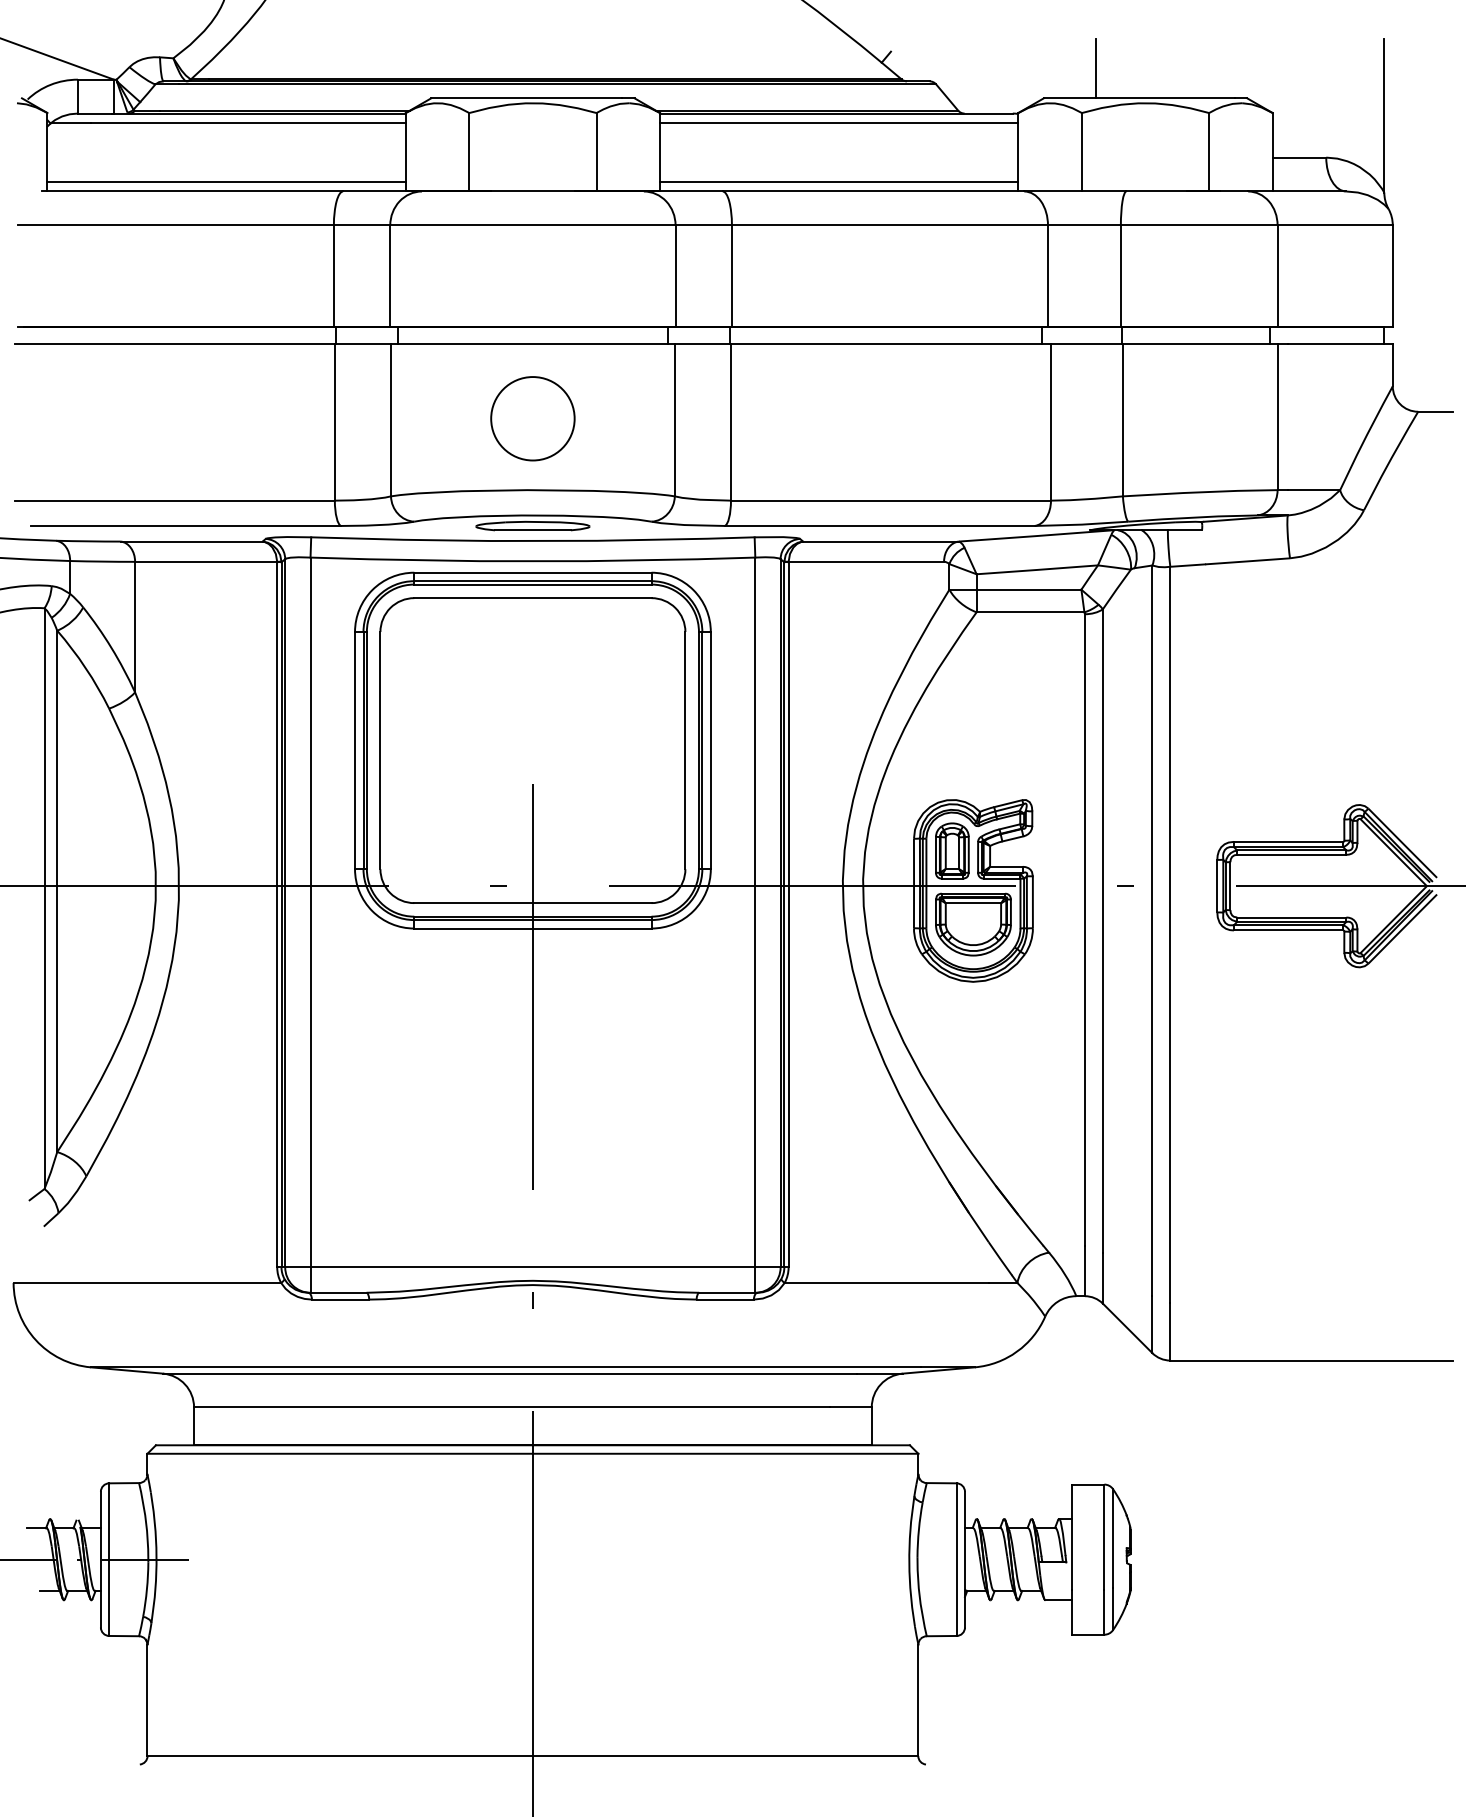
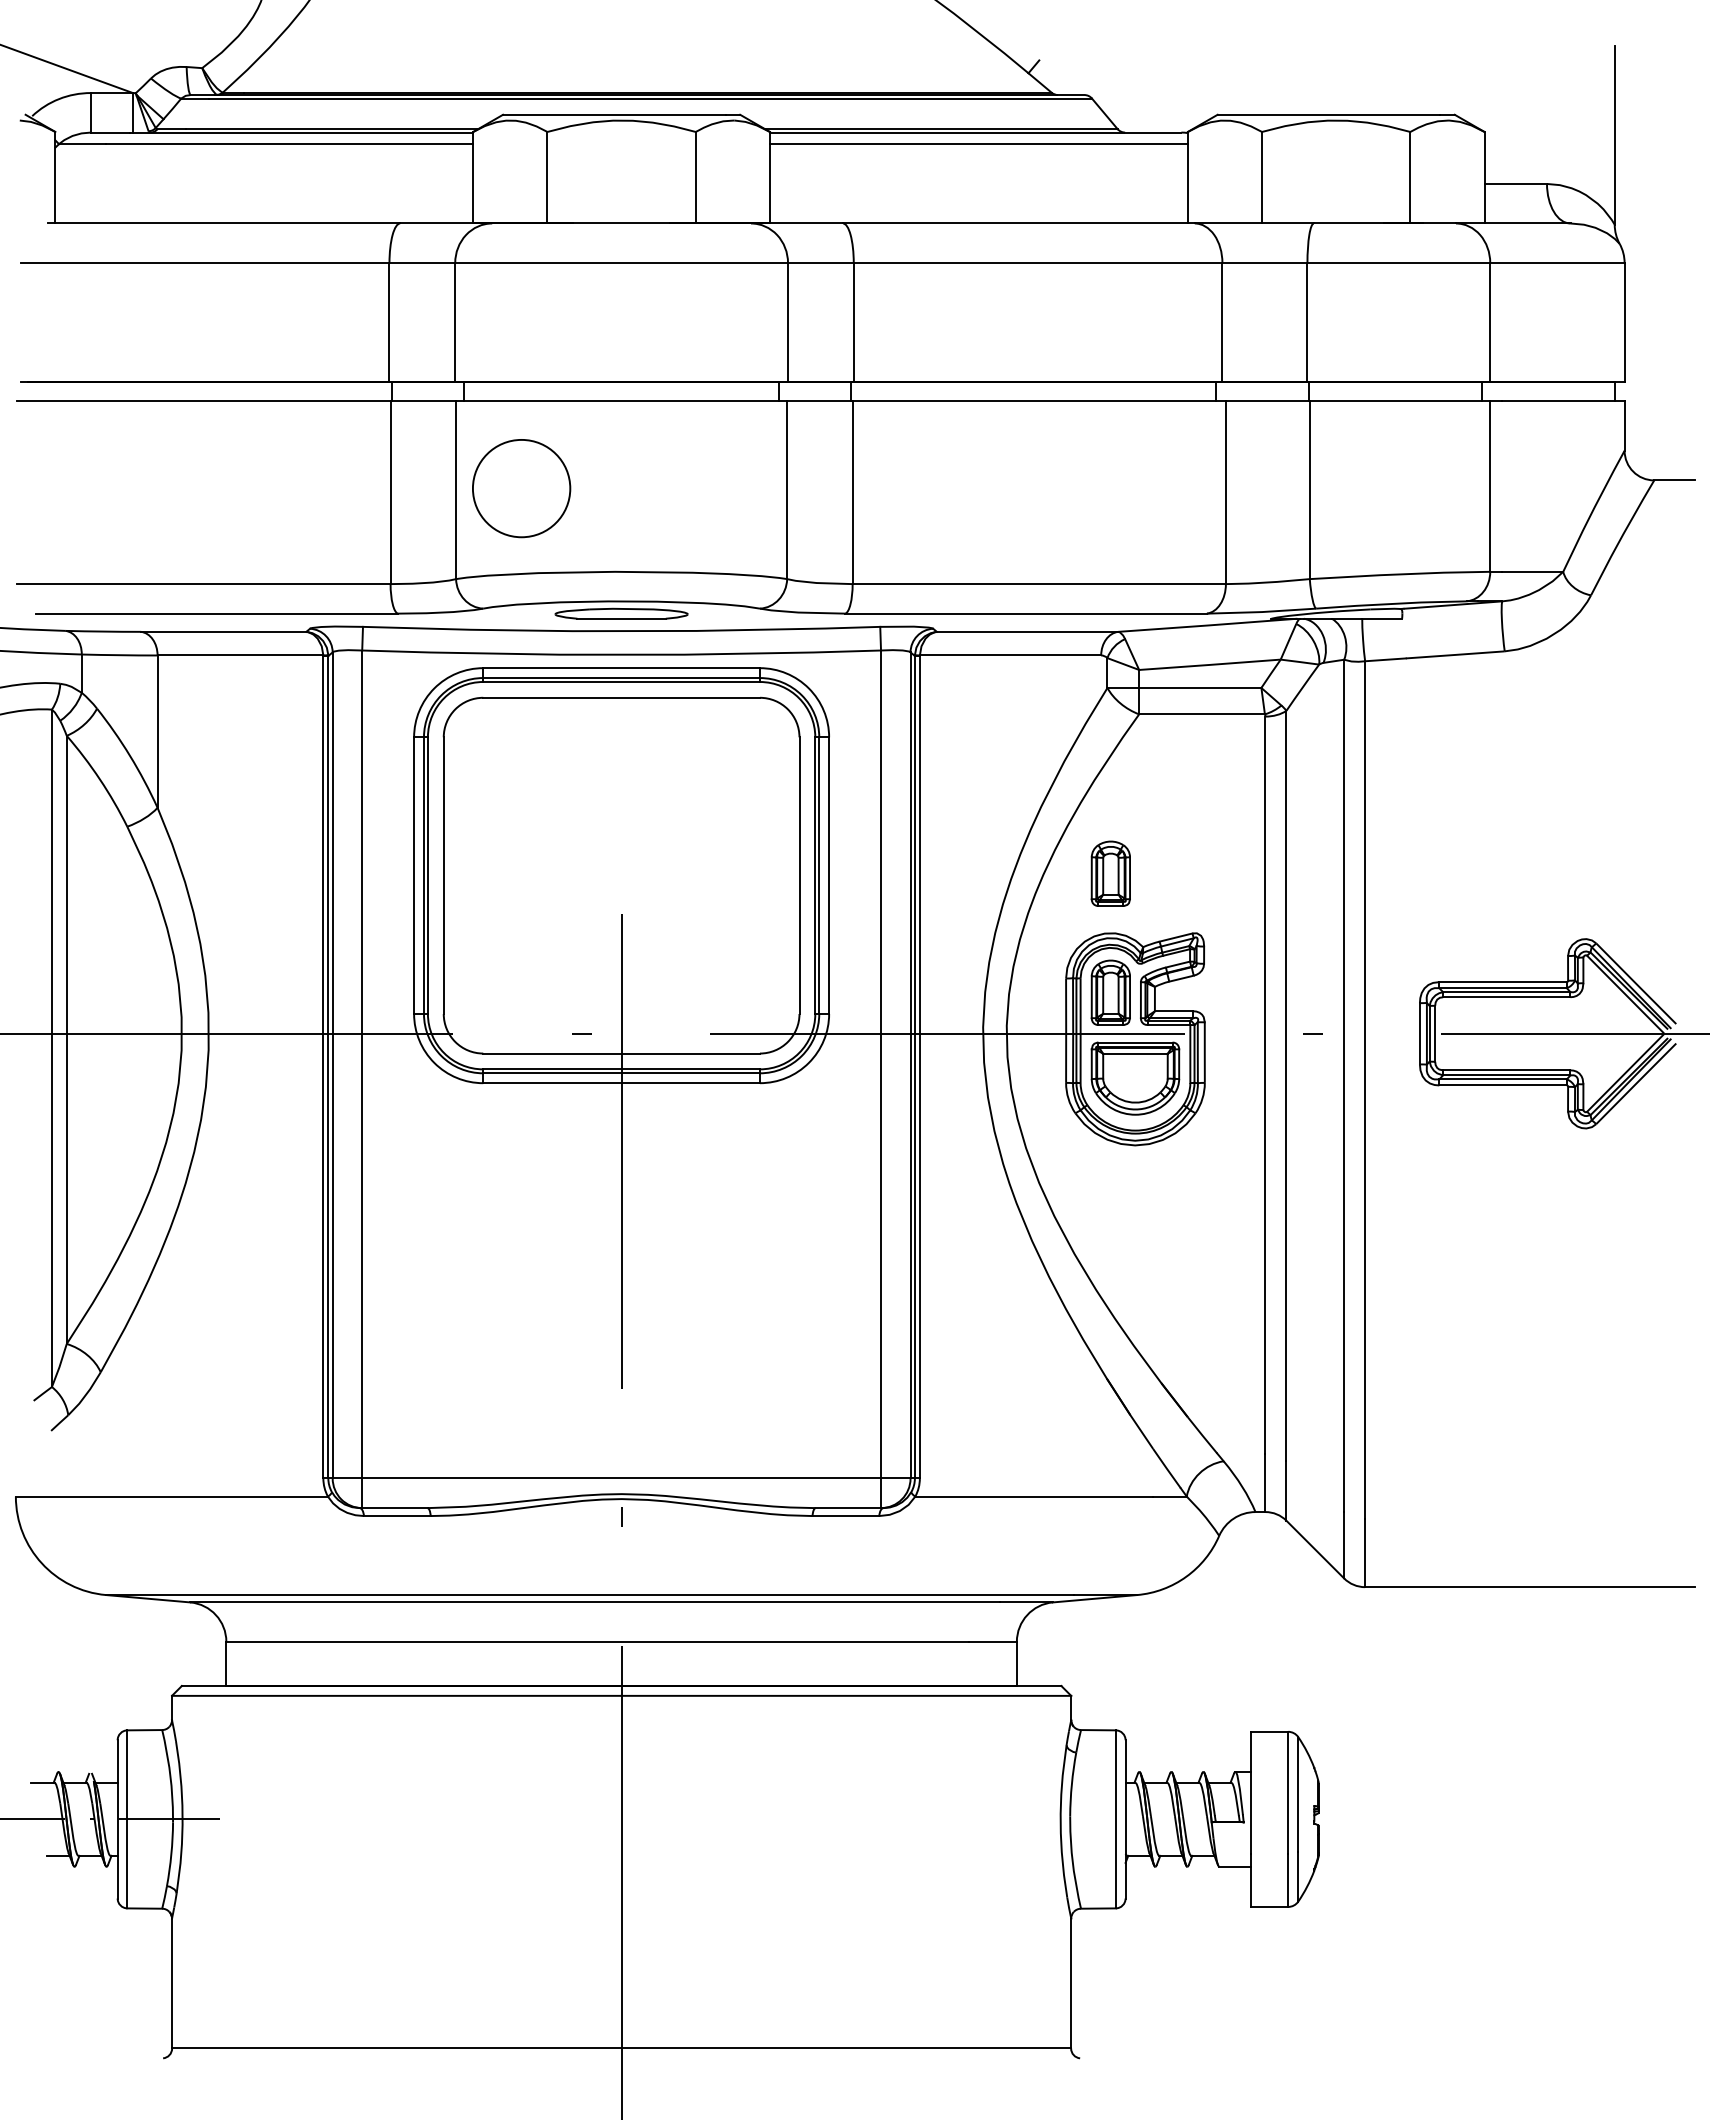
line: (1096, 68) -> (1278, 79), removed
line: (226, 181) -> (264, 211), removed
line: (838, 181) -> (978, 211), removed
circle: (532, 418) -> (521, 488), moved
part: (952, 748) -> (1110, 873), added

